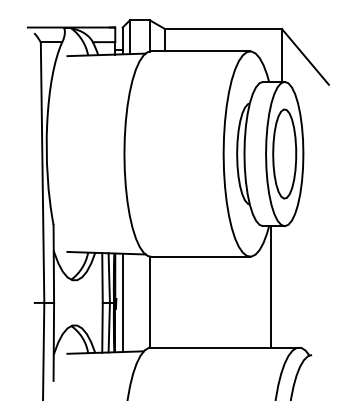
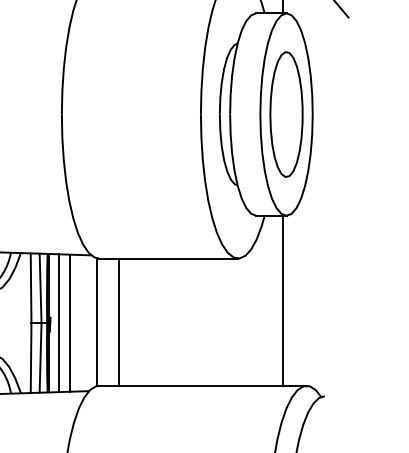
line: (270, 286) -> (282, 300), moved
line: (164, 301) -> (118, 321), added
line: (130, 302) -> (70, 322), added

